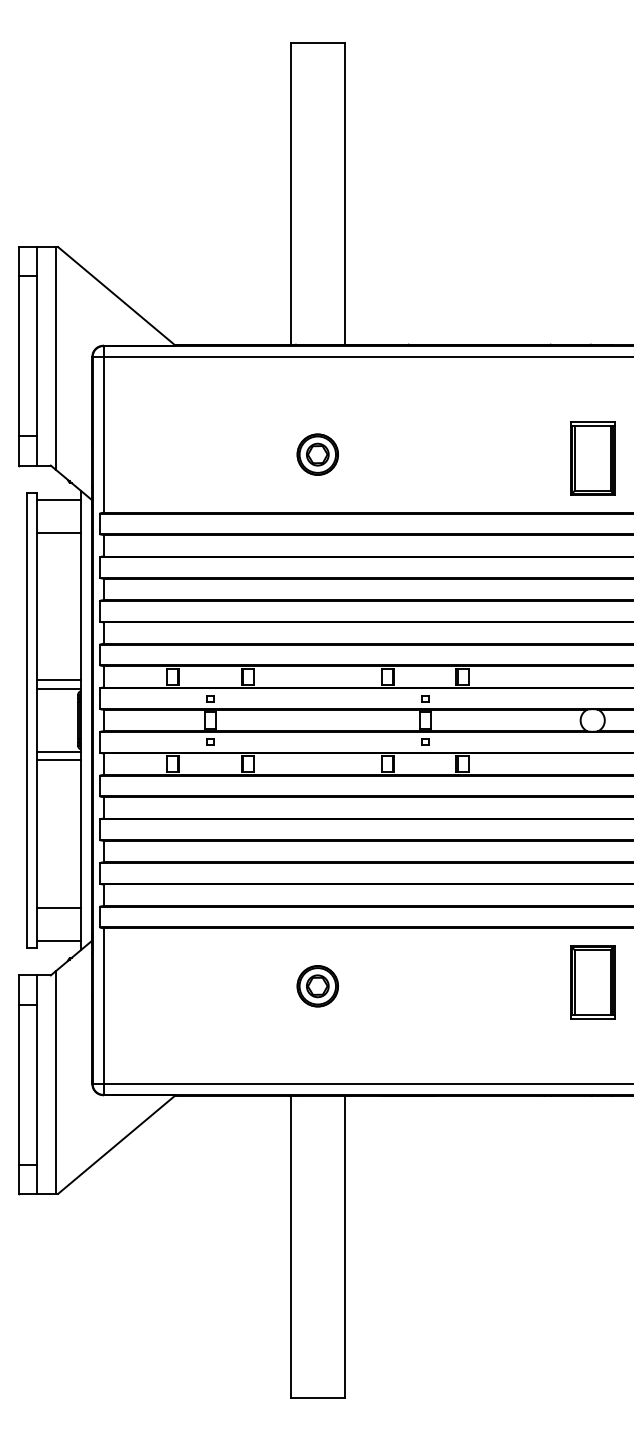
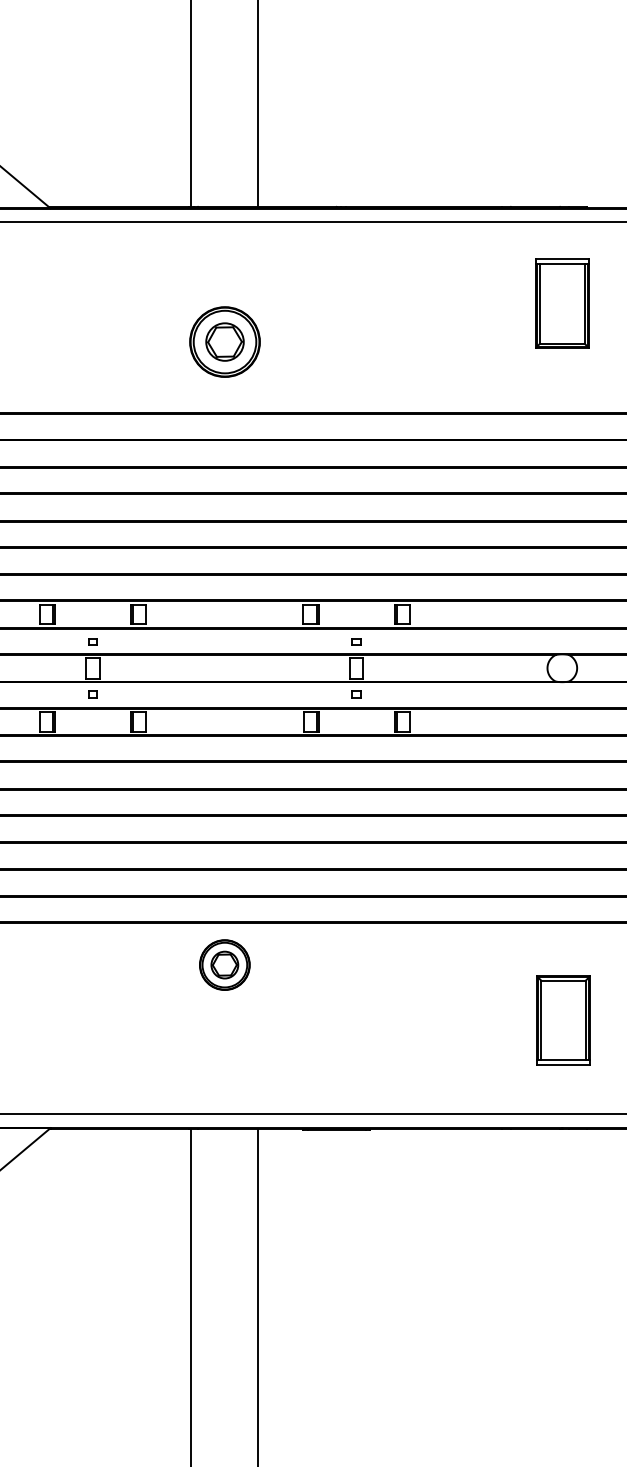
part: (317, 454) -> (224, 341), size x1.4
part: (592, 458) -> (562, 303), moved
part: (592, 982) -> (563, 1020), moved
part: (317, 986) -> (224, 965), moved

